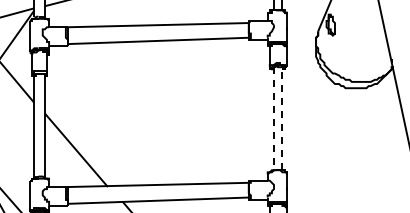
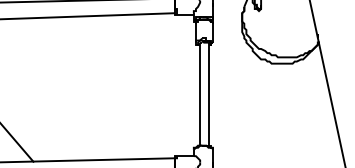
line: (274, 118) -> (200, 93), dashed -> solid
line: (282, 118) -> (208, 93), dashed -> solid

